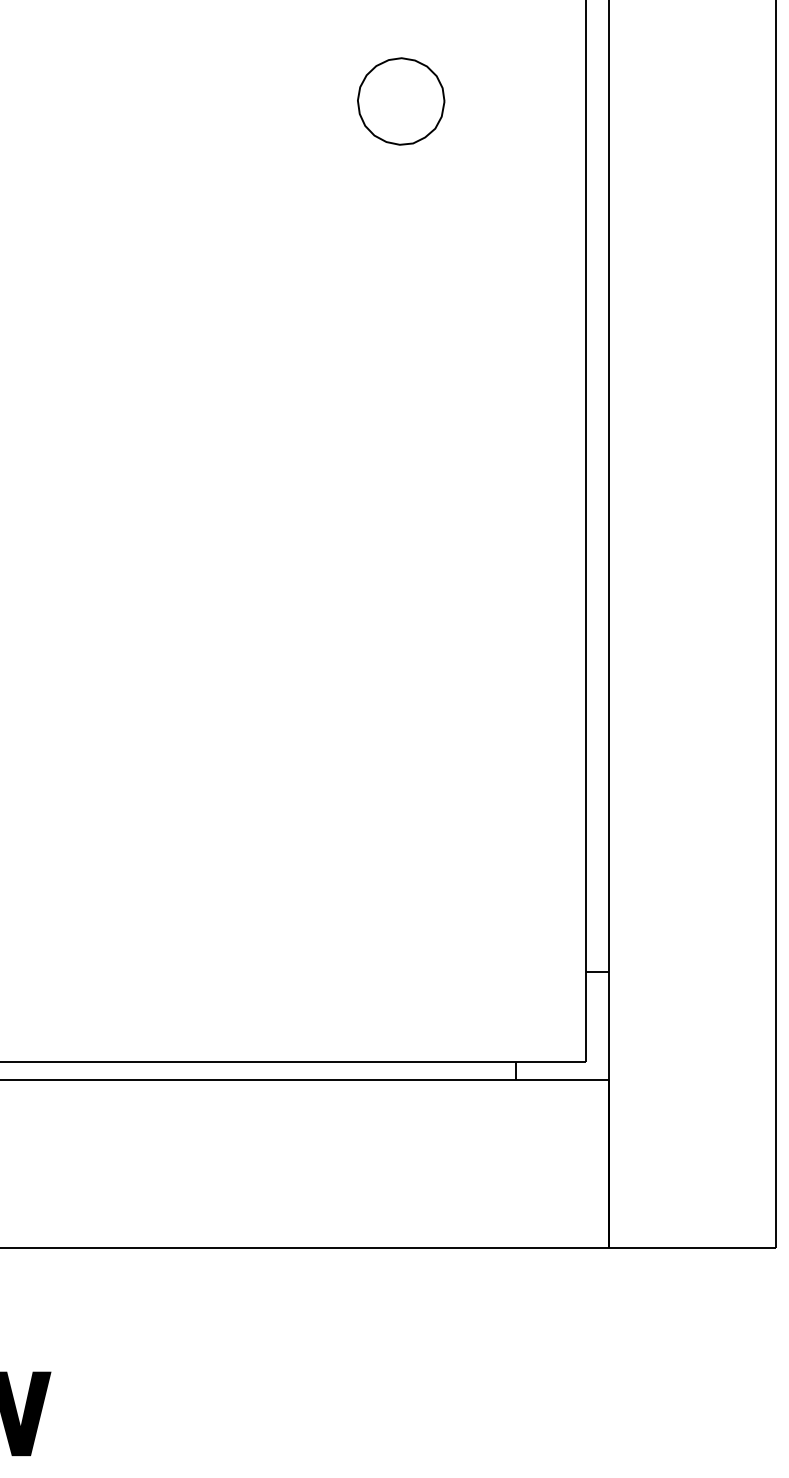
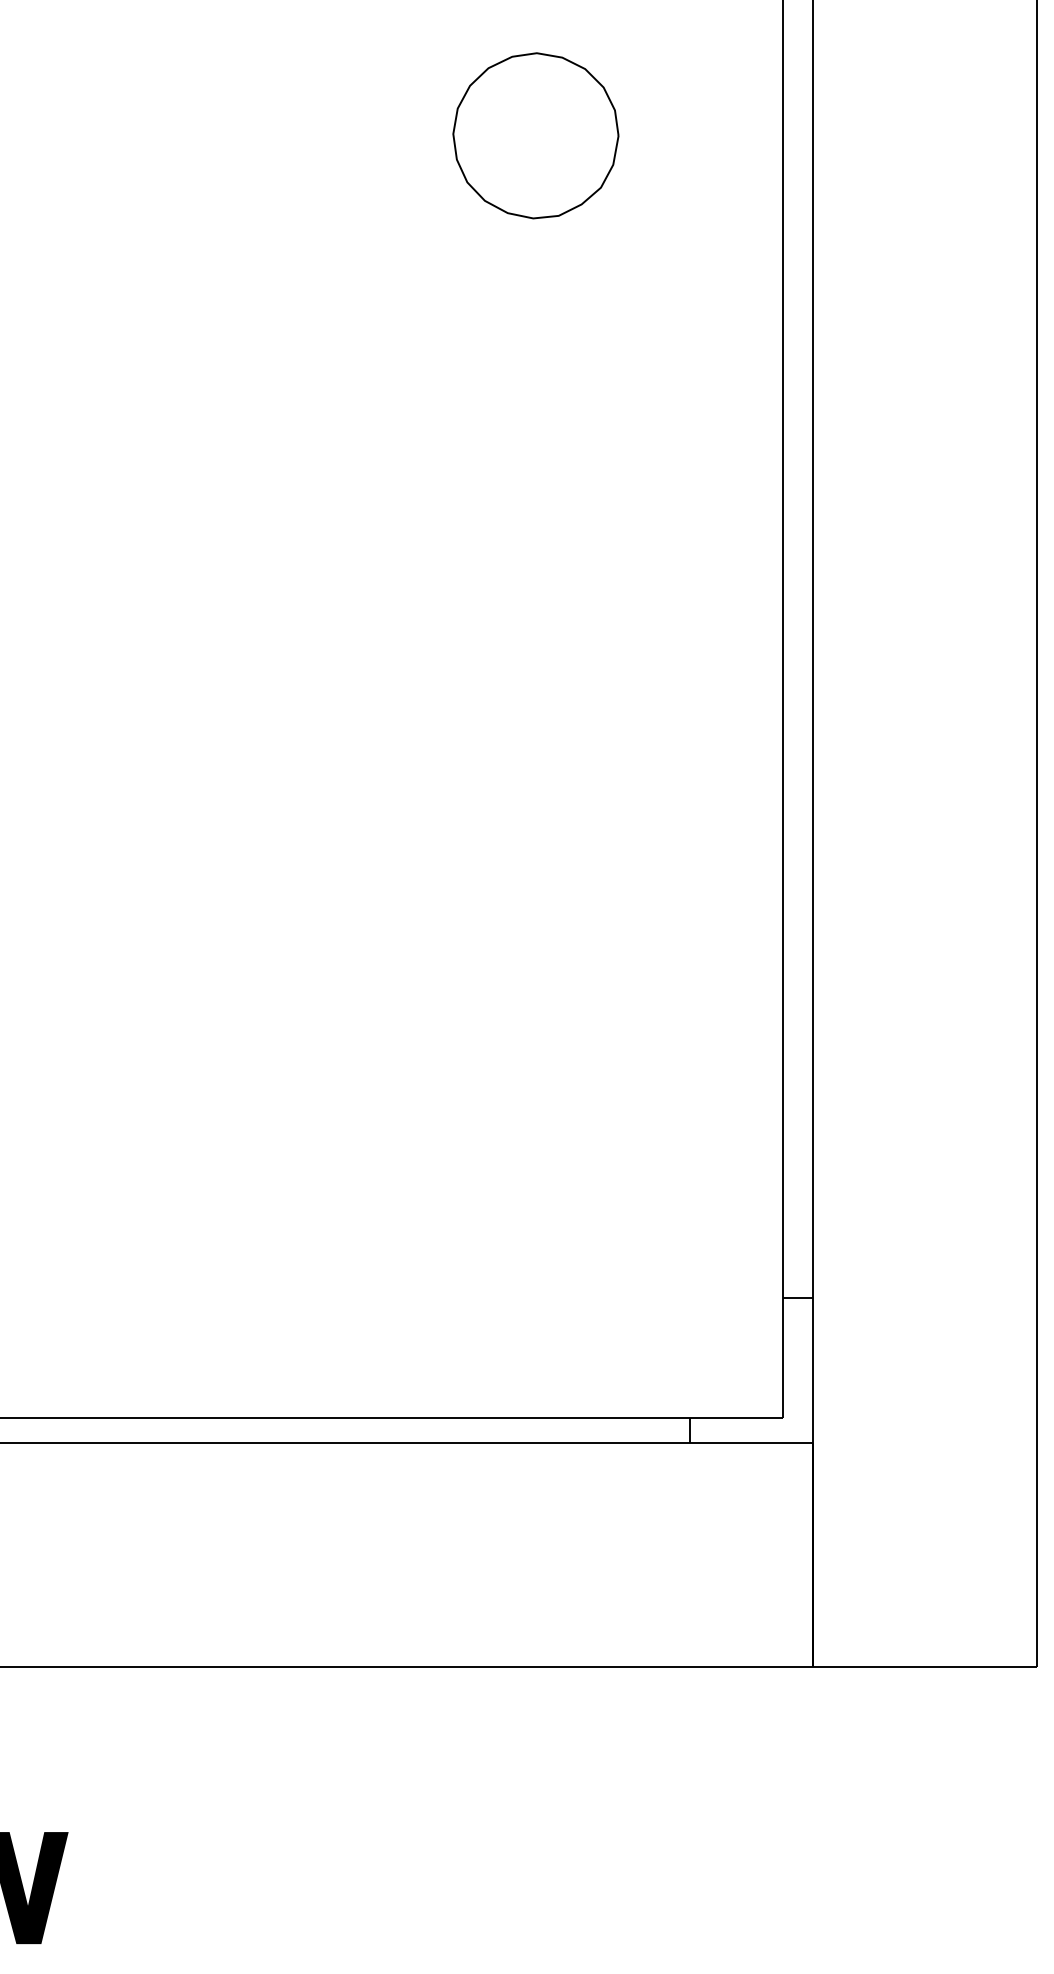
part: (400, 101) -> (535, 135), size x1.43

